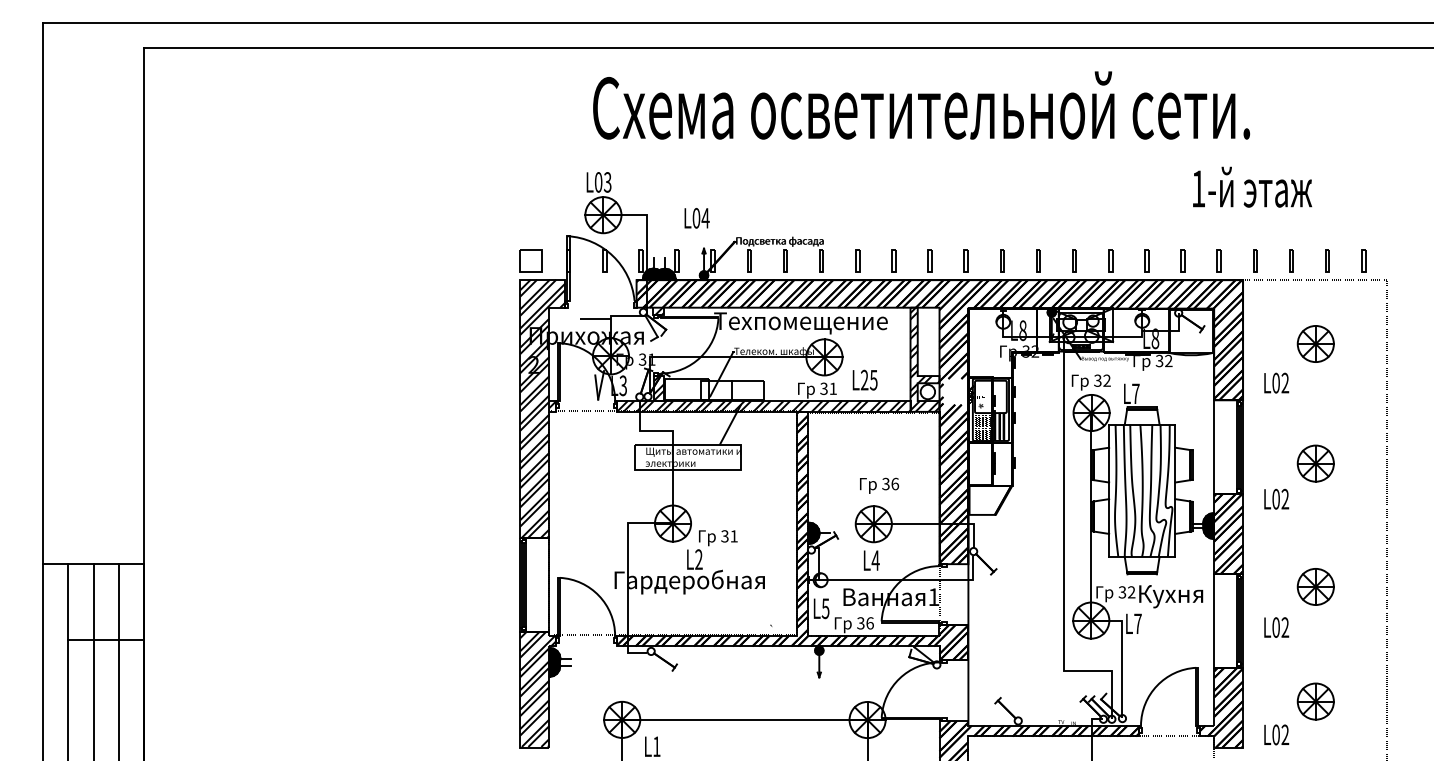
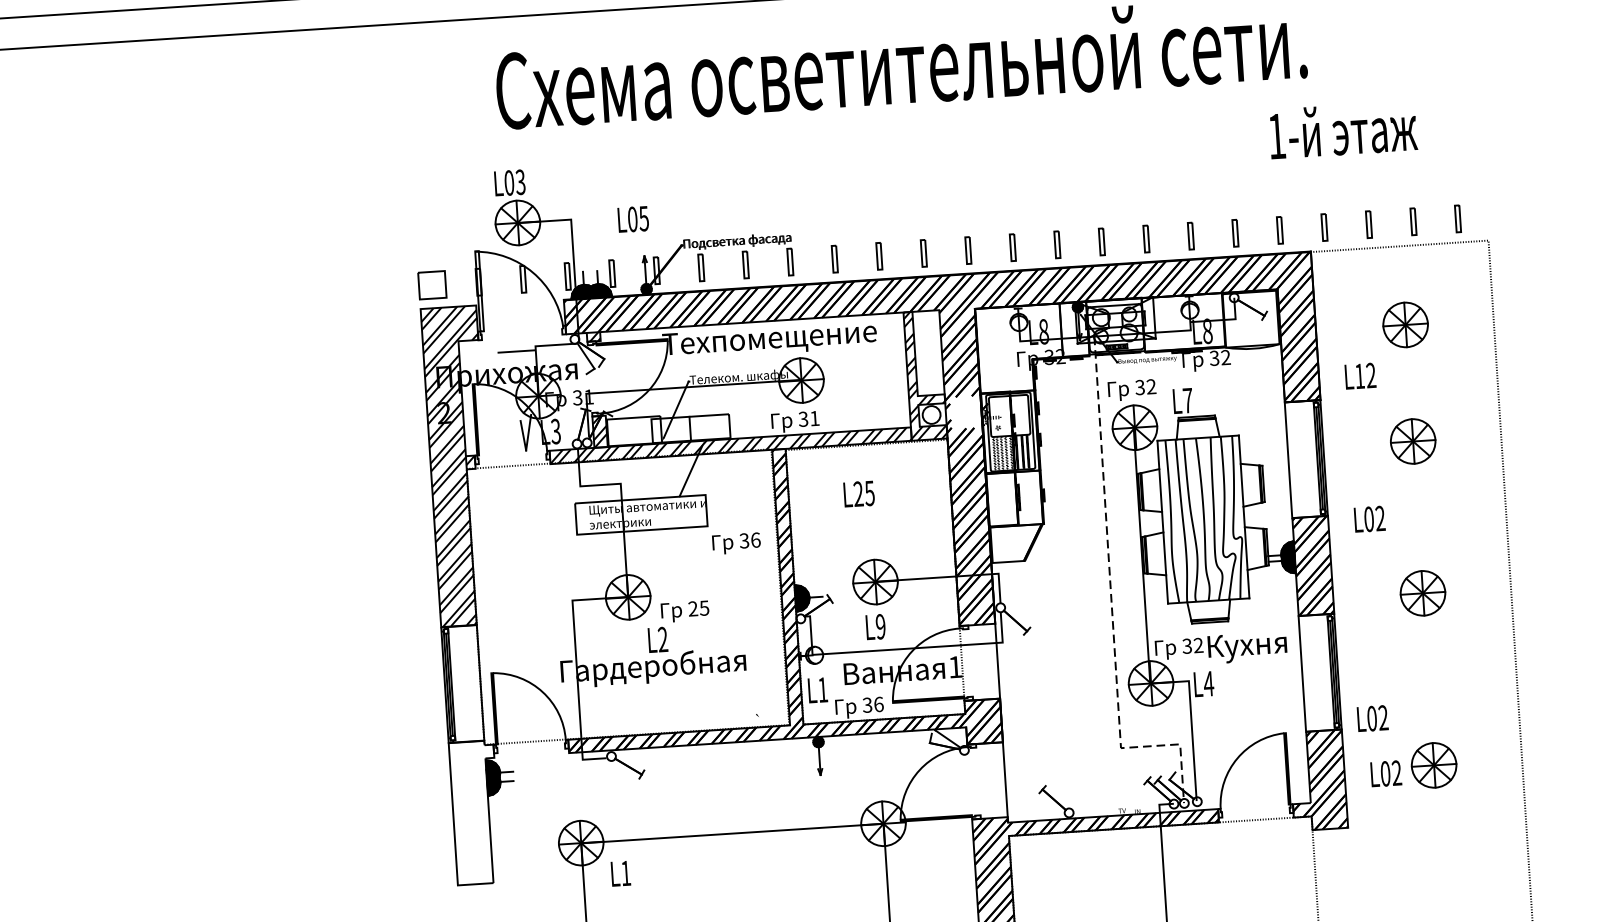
text: (1252, 186) -> (1343, 129), moved
text: (705, 218) -> (643, 218), L04 -> L05
text: (864, 379) -> (858, 493), moved
text: (1275, 382) -> (1359, 375), L02 -> L12
part: (1315, 463) -> (1412, 441), moved
text: (879, 485) -> (736, 543), moved
text: (729, 536) -> (698, 608), 31 -> 25
line: (1063, 553) -> (1111, 603), solid -> dashed
text: (875, 560) -> (880, 626), L4 -> L9
part: (1315, 586) -> (1422, 592), moved
text: (825, 608) -> (822, 689), L5 -> L1
text: (1137, 623) -> (1208, 683), L7 -> L4
text: (1276, 627) -> (1372, 718), moved
hatch: (538, 689) -> (475, 812), removed
text: (1276, 734) -> (1385, 773), moved

